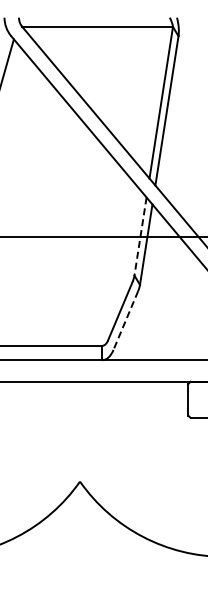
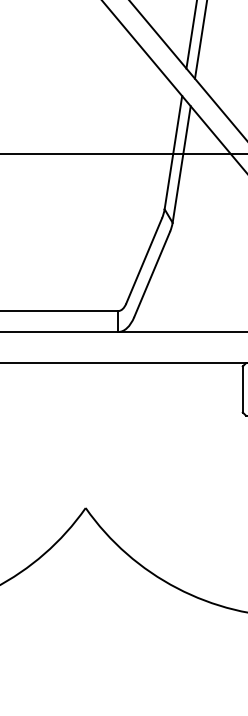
line: (140, 236) -> (173, 152), dashed -> solid
line: (125, 320) -> (151, 274), dashed -> solid

